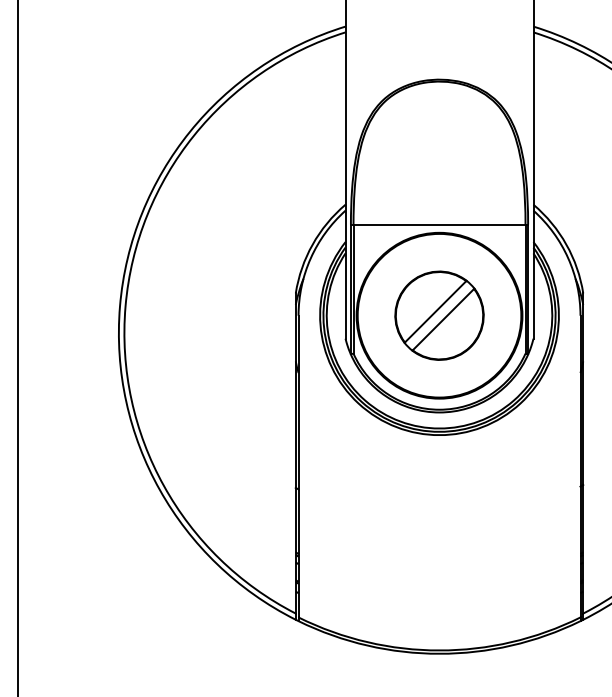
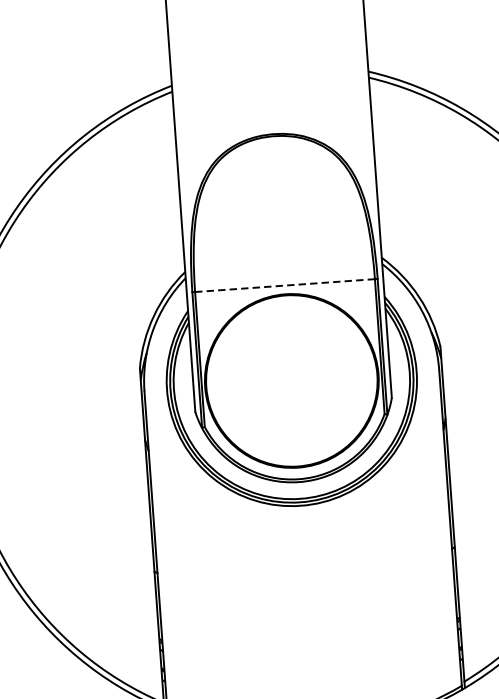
line: (439, 224) -> (284, 285), solid -> dashed
part: (439, 315) -> (291, 380), removed

